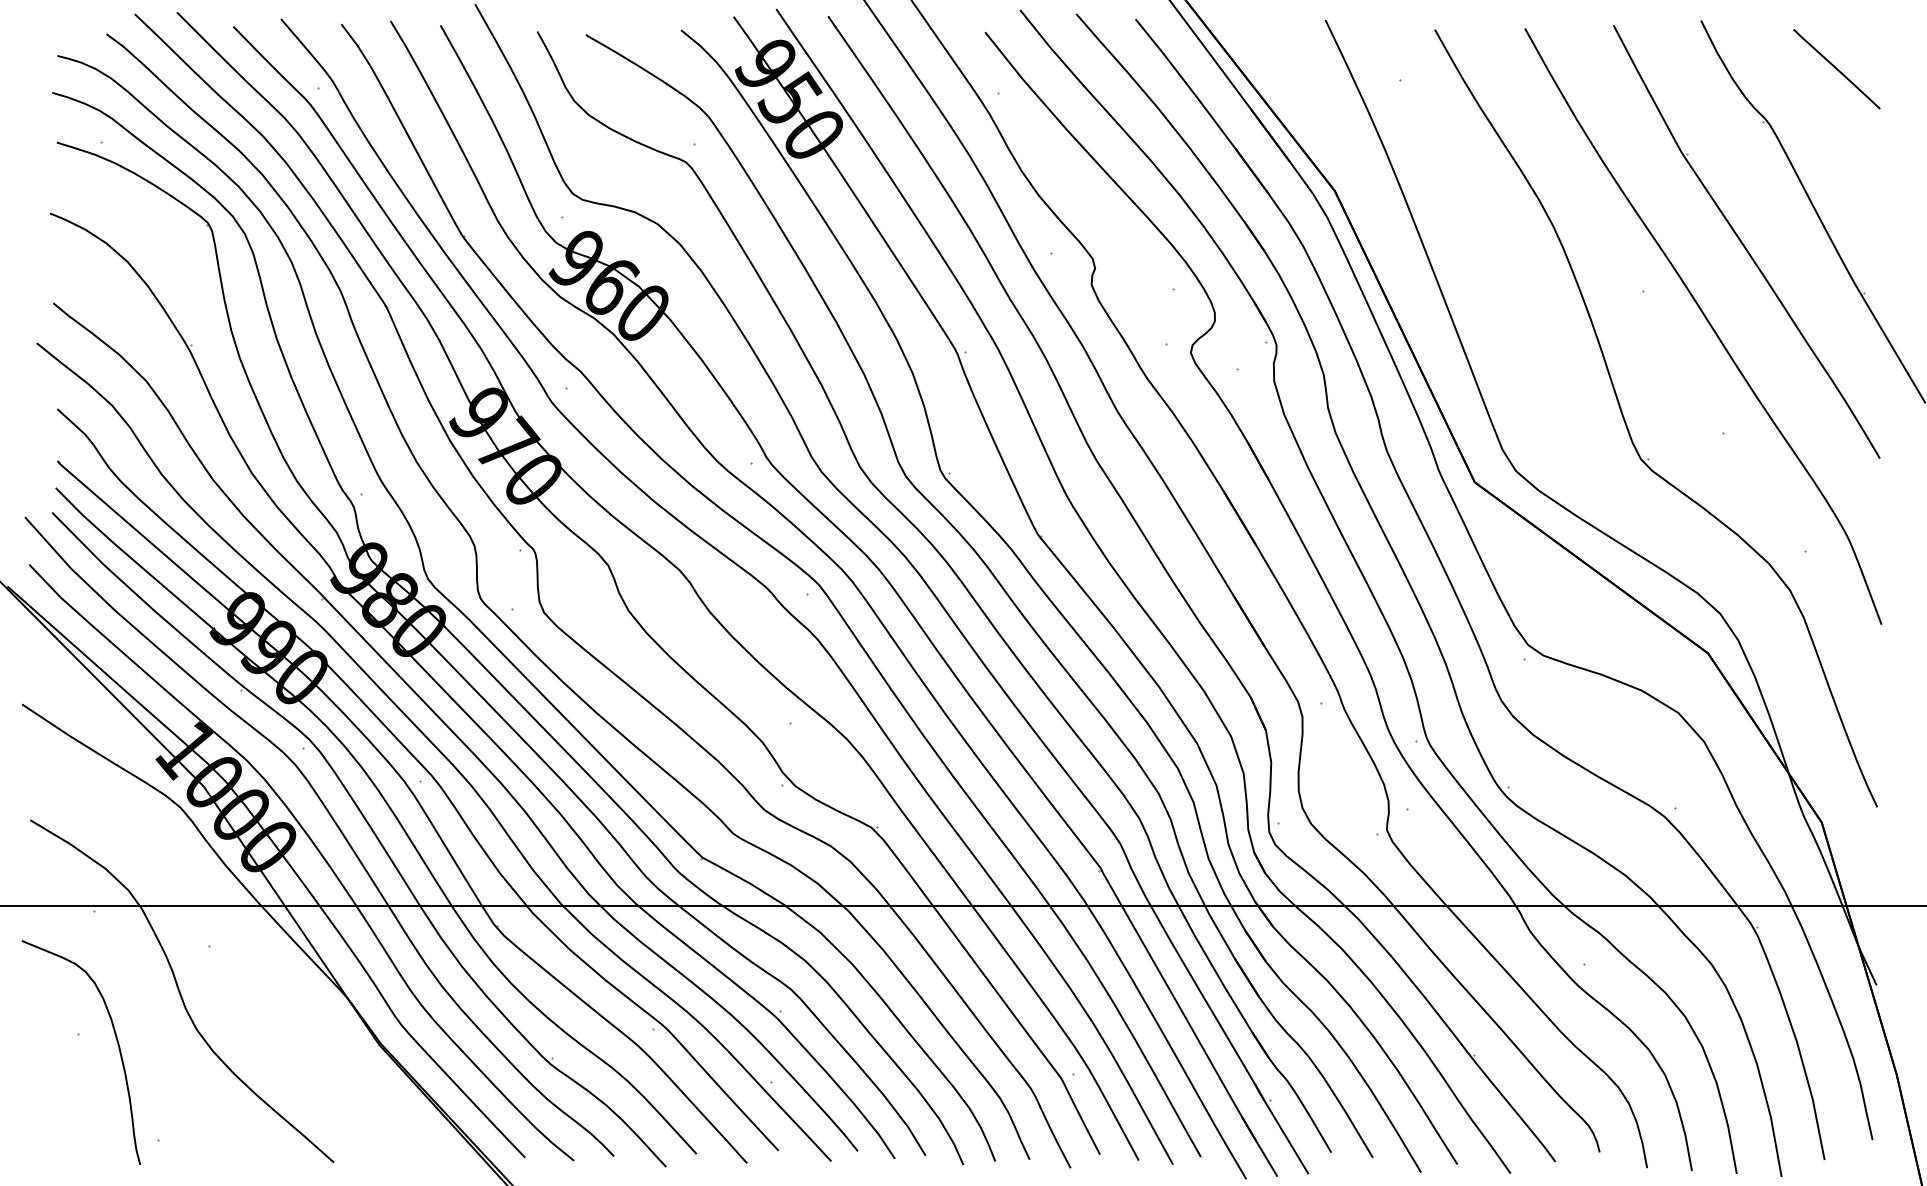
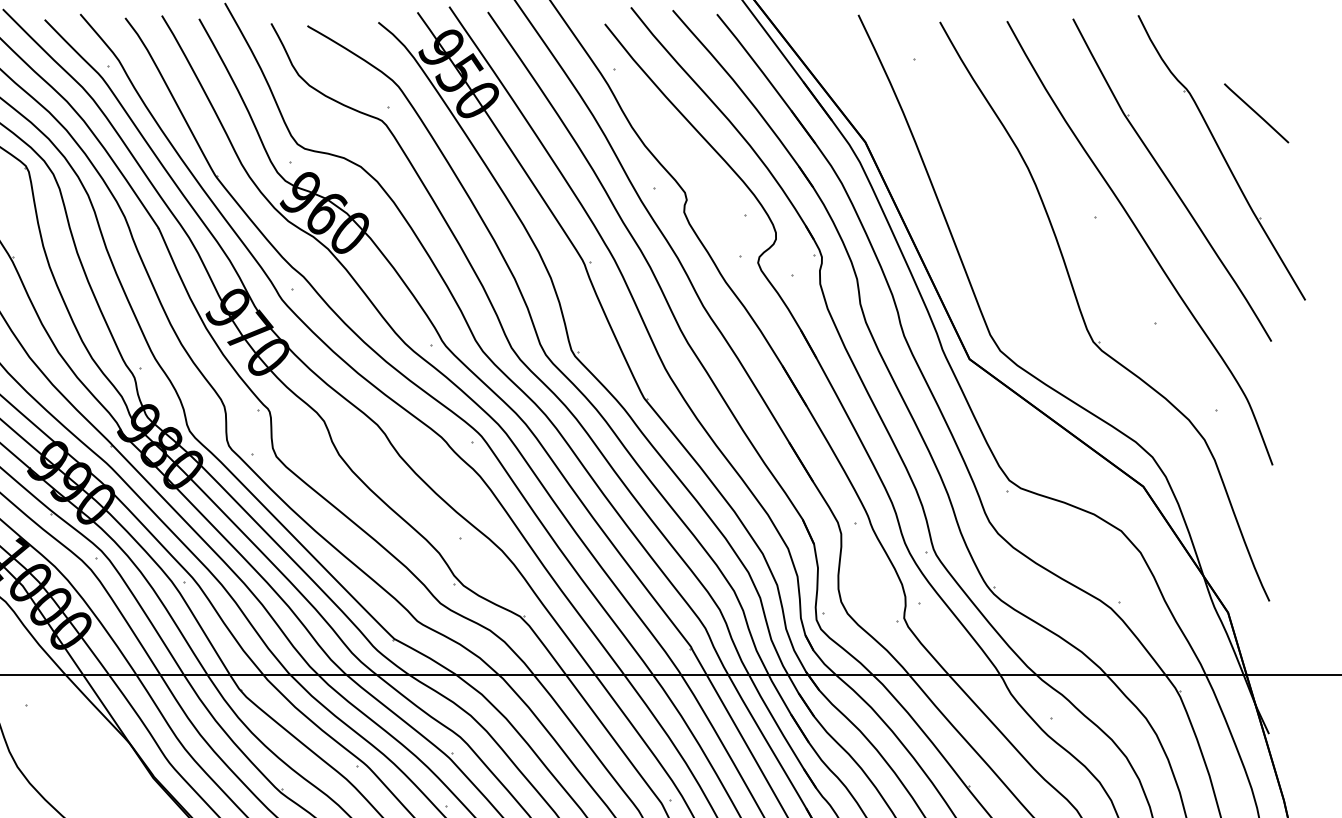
line: (1836, 69) -> (1256, 113), moved

